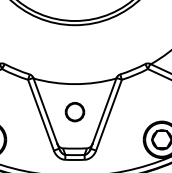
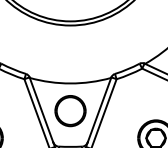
part: (74, 111) -> (70, 110), size x1.67

